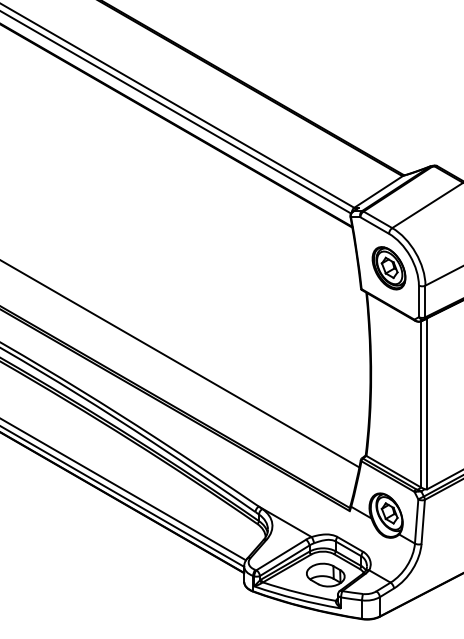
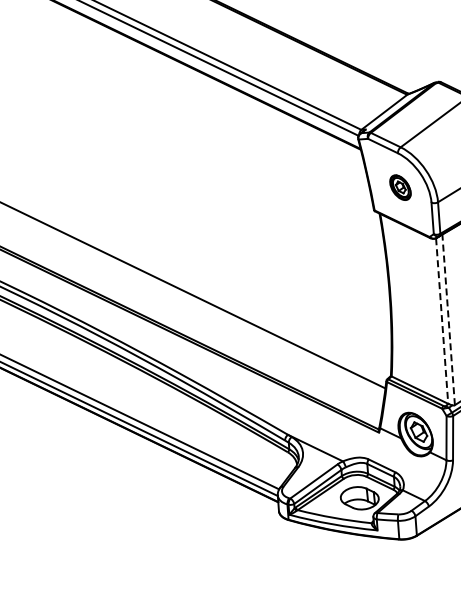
part: (388, 268) -> (399, 187), size x0.6
line: (427, 403) -> (448, 319), solid -> dashed
line: (420, 404) -> (441, 321), solid -> dashed

